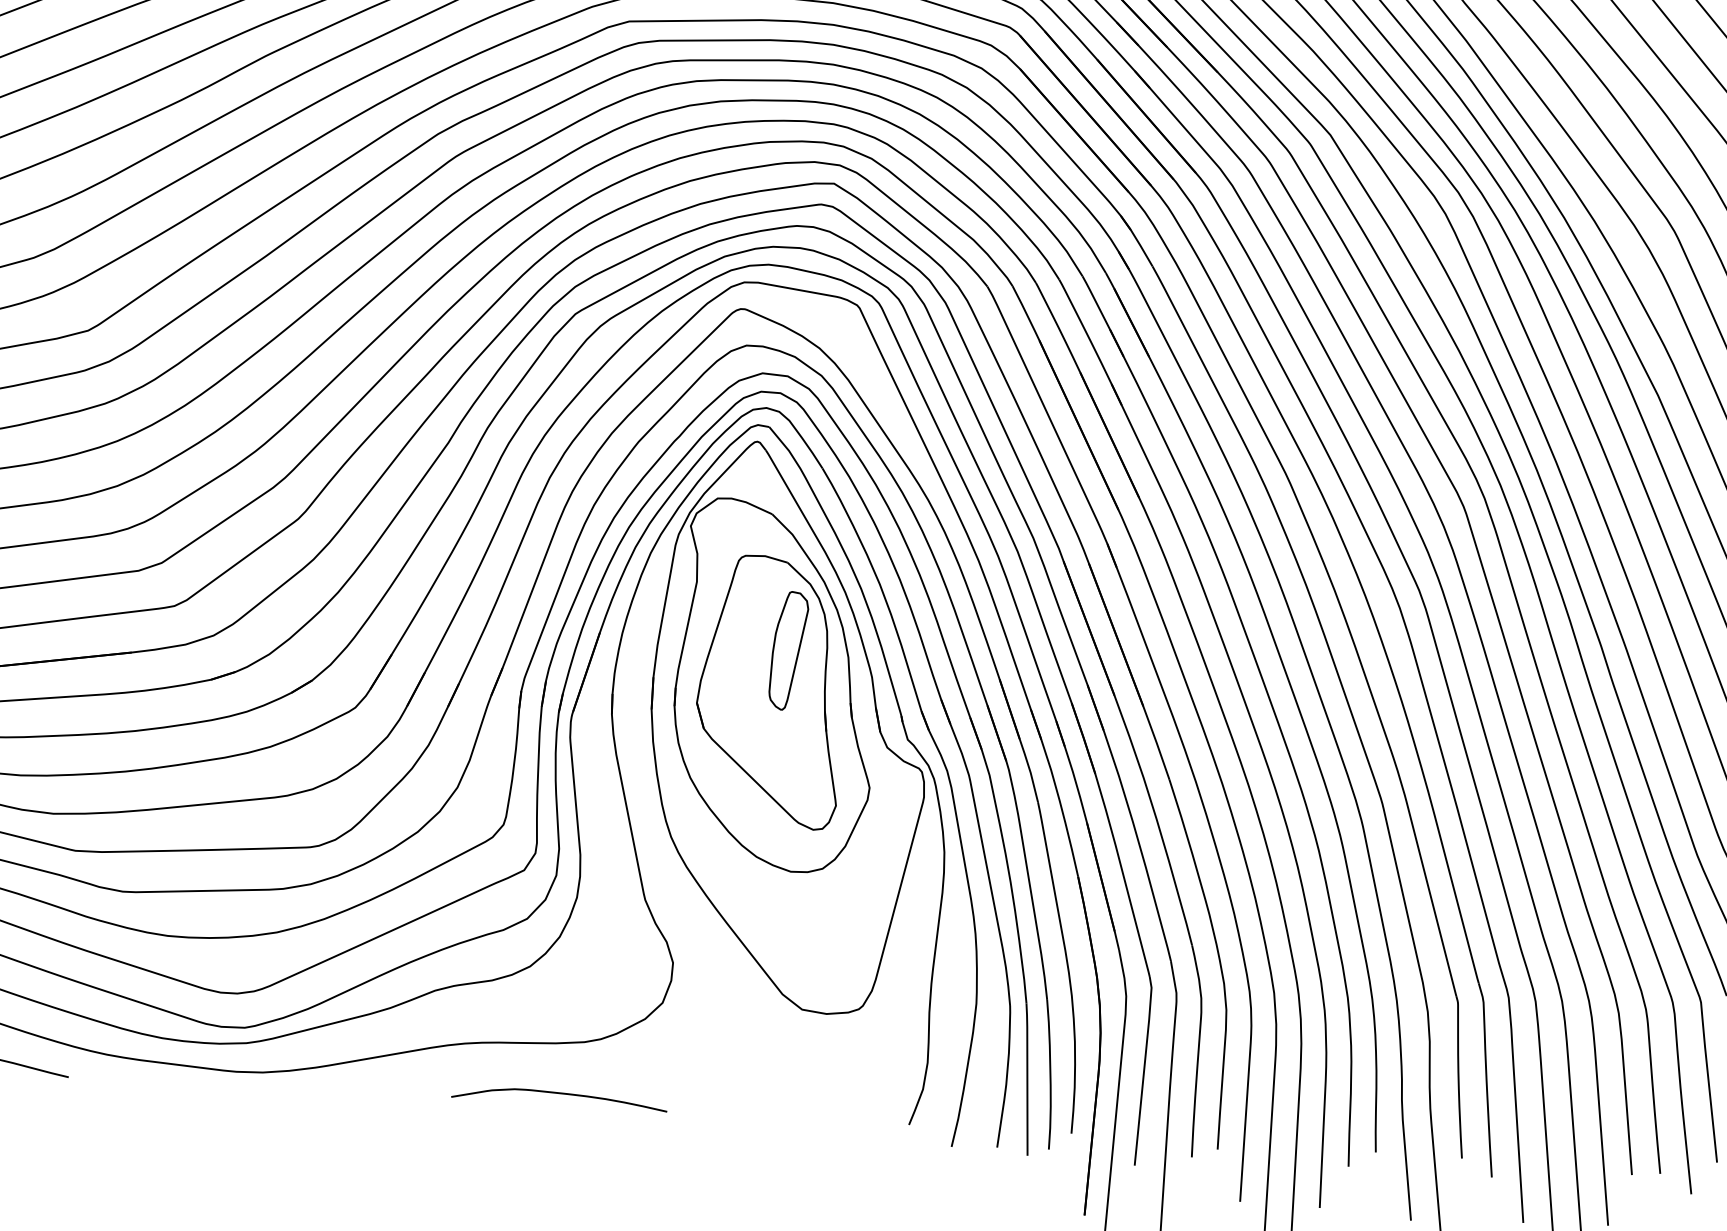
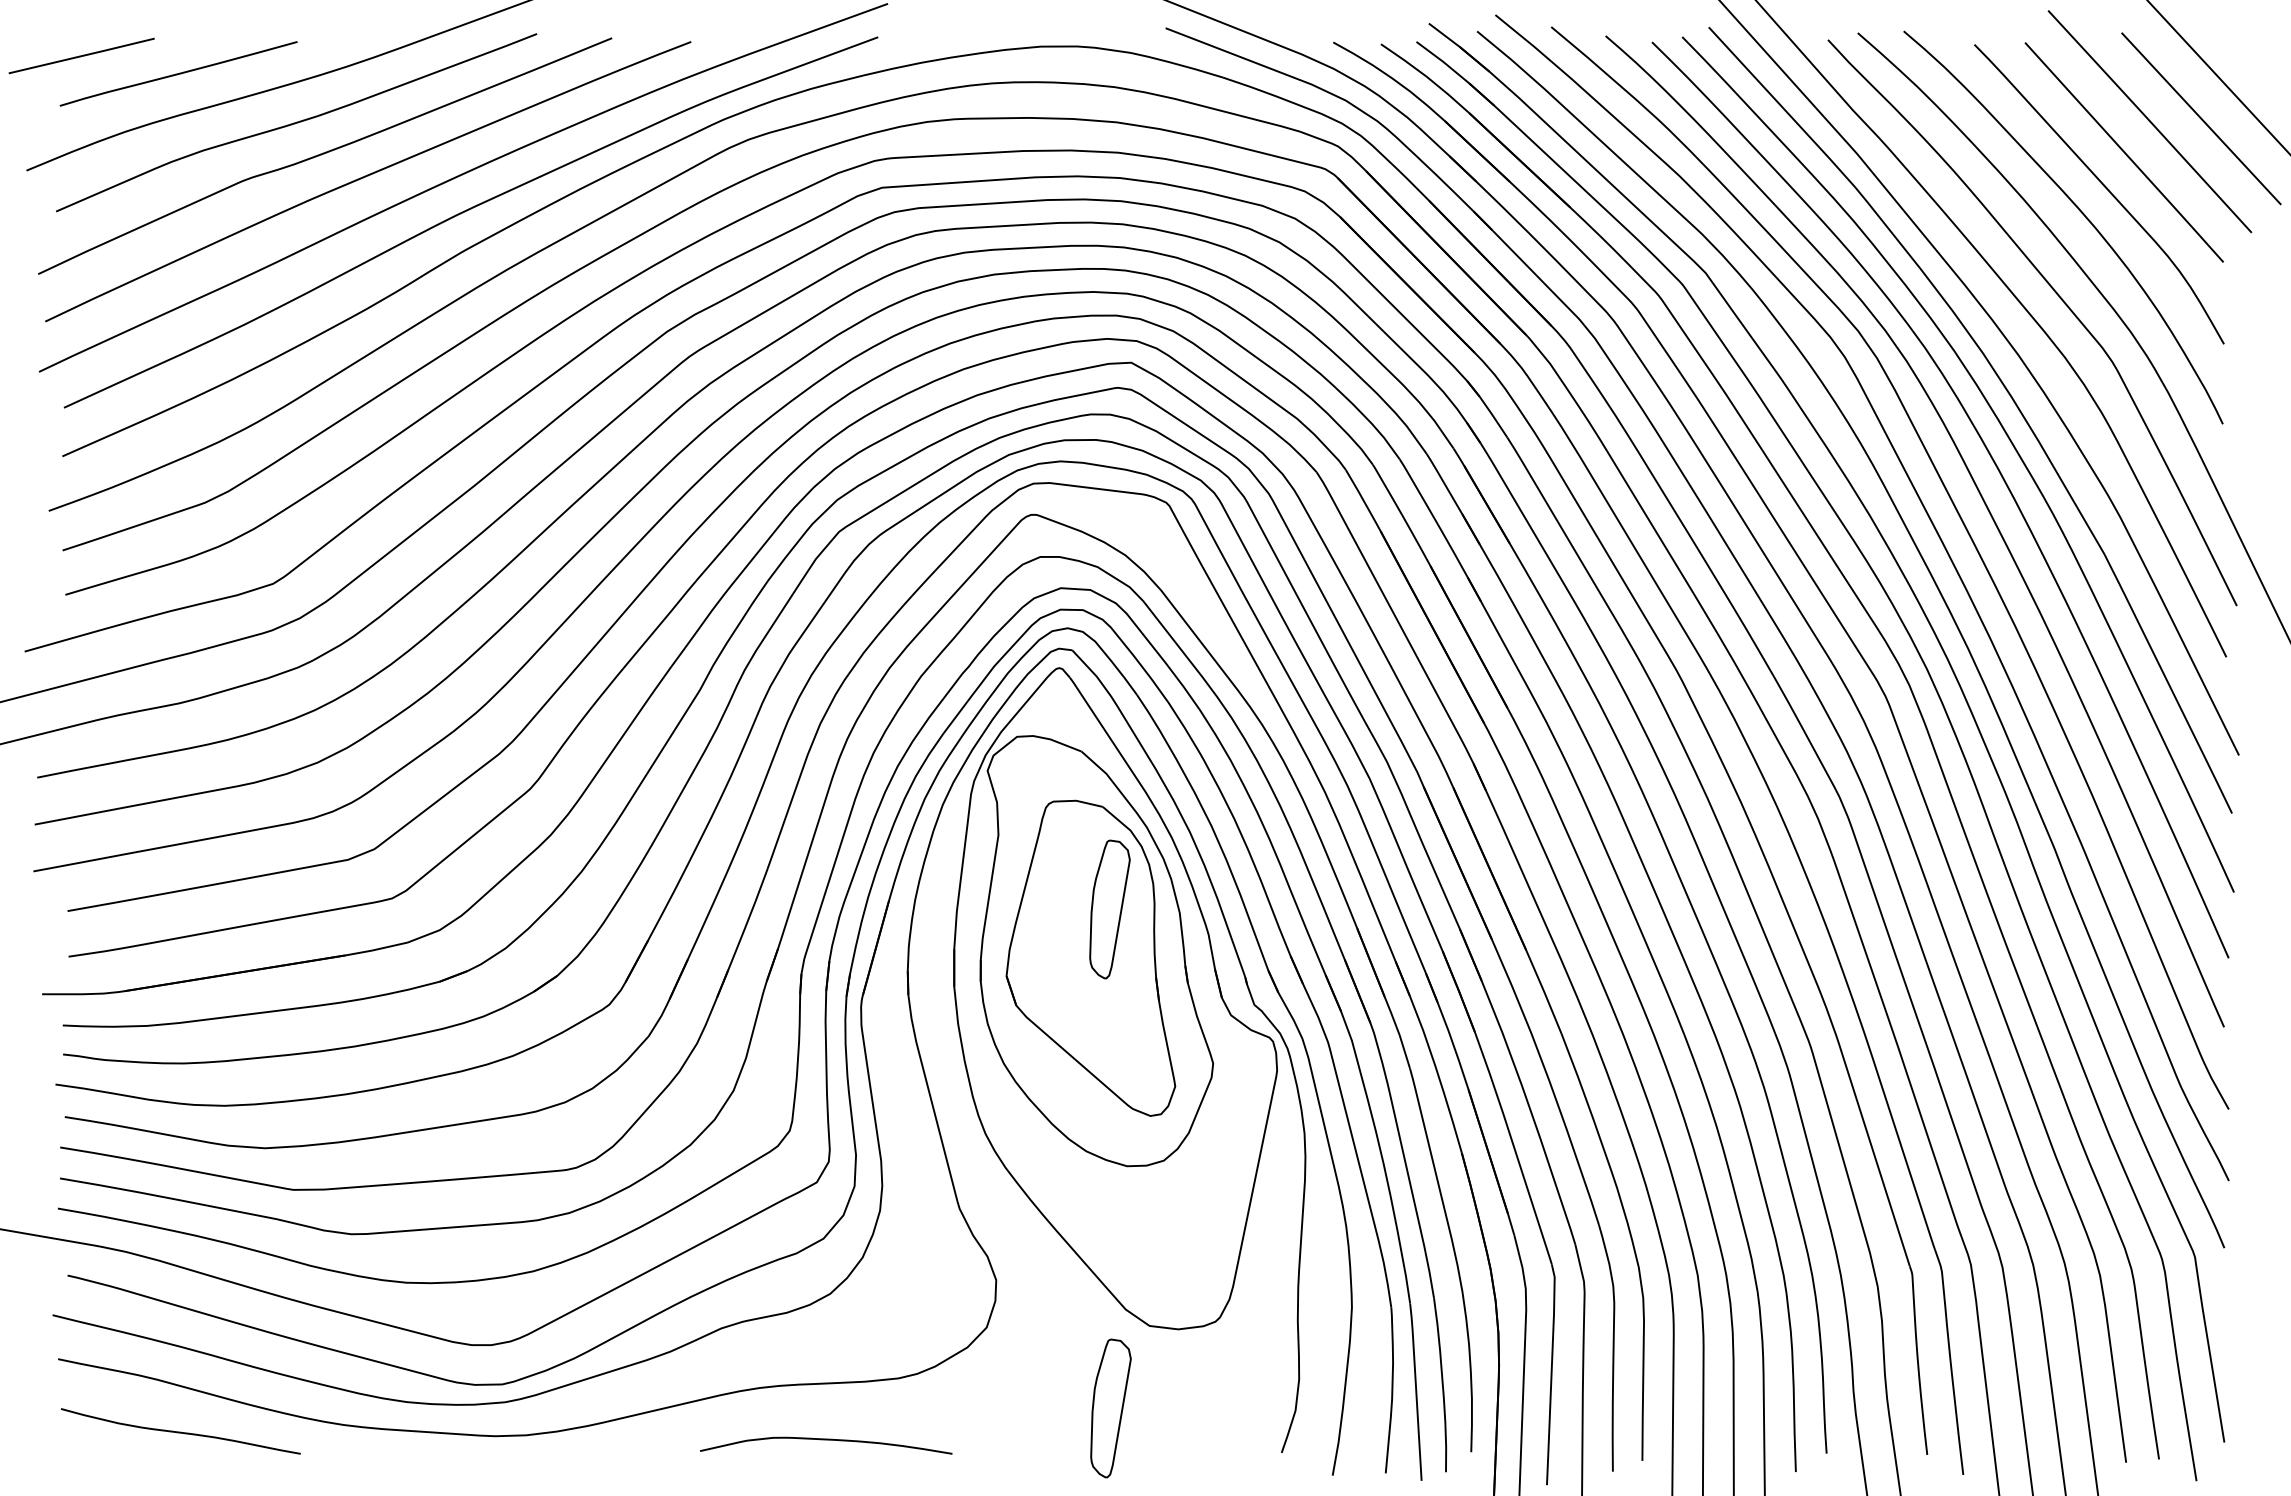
part: (764, 1078) -> (1110, 1408), added
curve: (560, 1094) -> (826, 1440), moved

